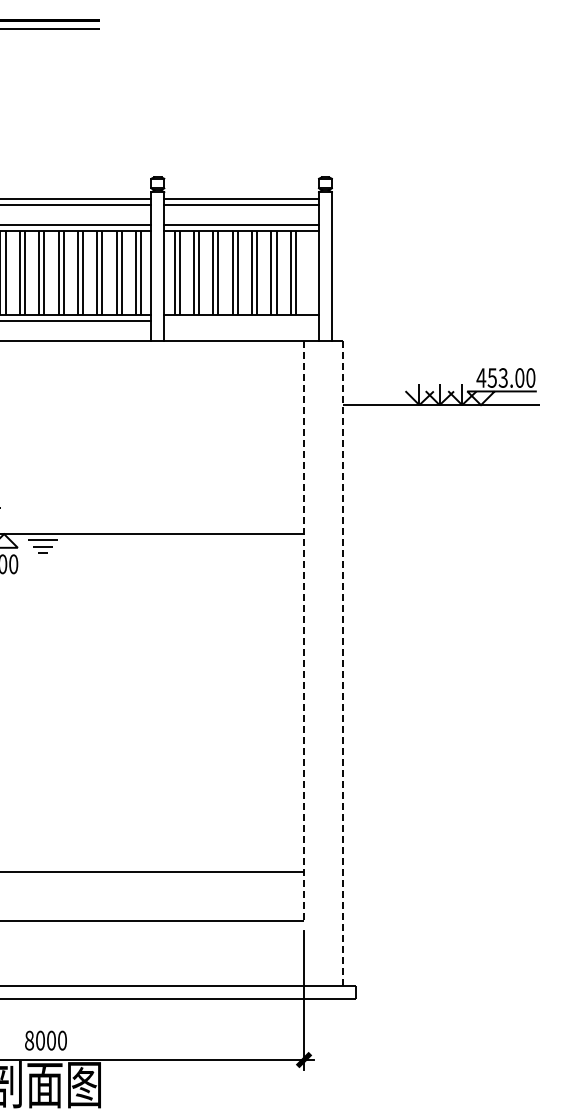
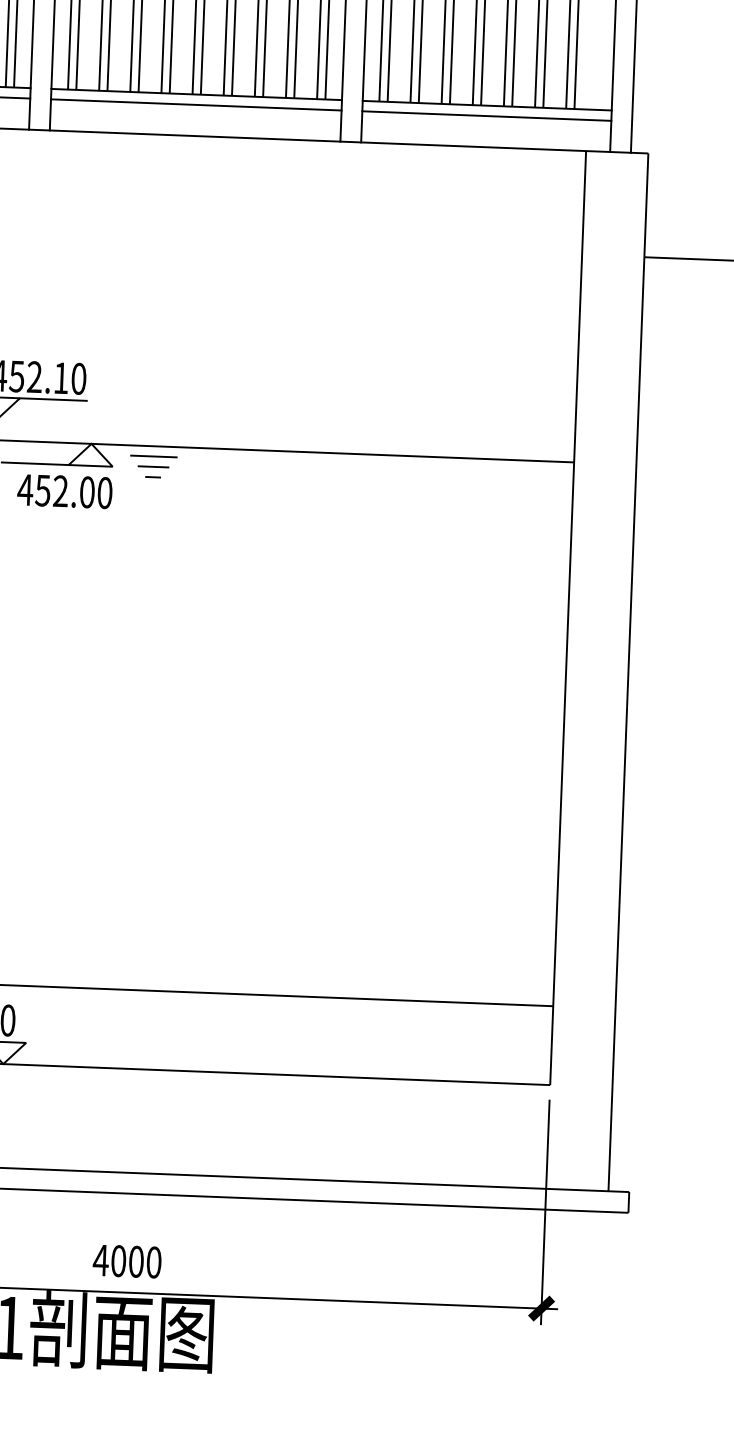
line: (241, 321) -> (486, 116), added
line: (304, 631) -> (568, 619), dashed -> solid
line: (342, 663) -> (627, 672), dashed -> solid
text: (29, 1040) -> (101, 1260), 8000 -> 4000

